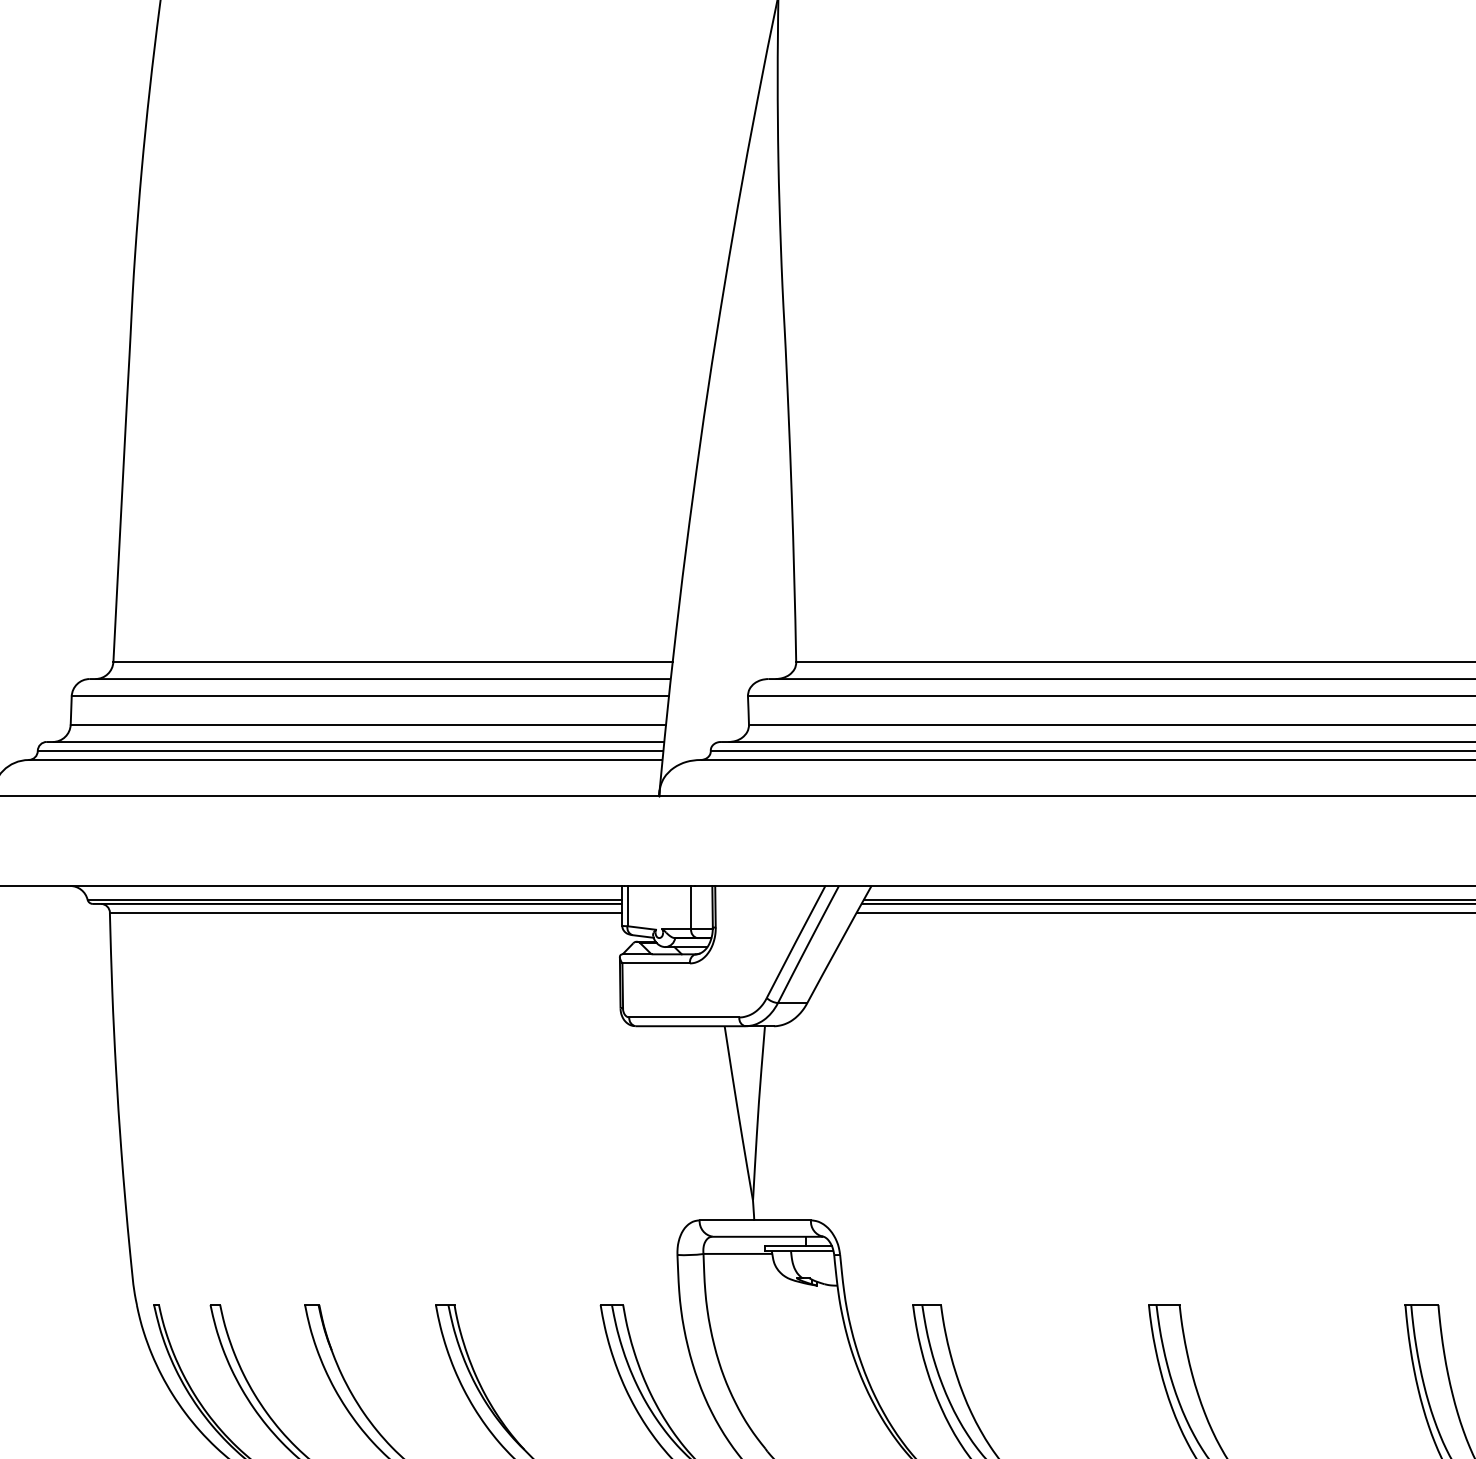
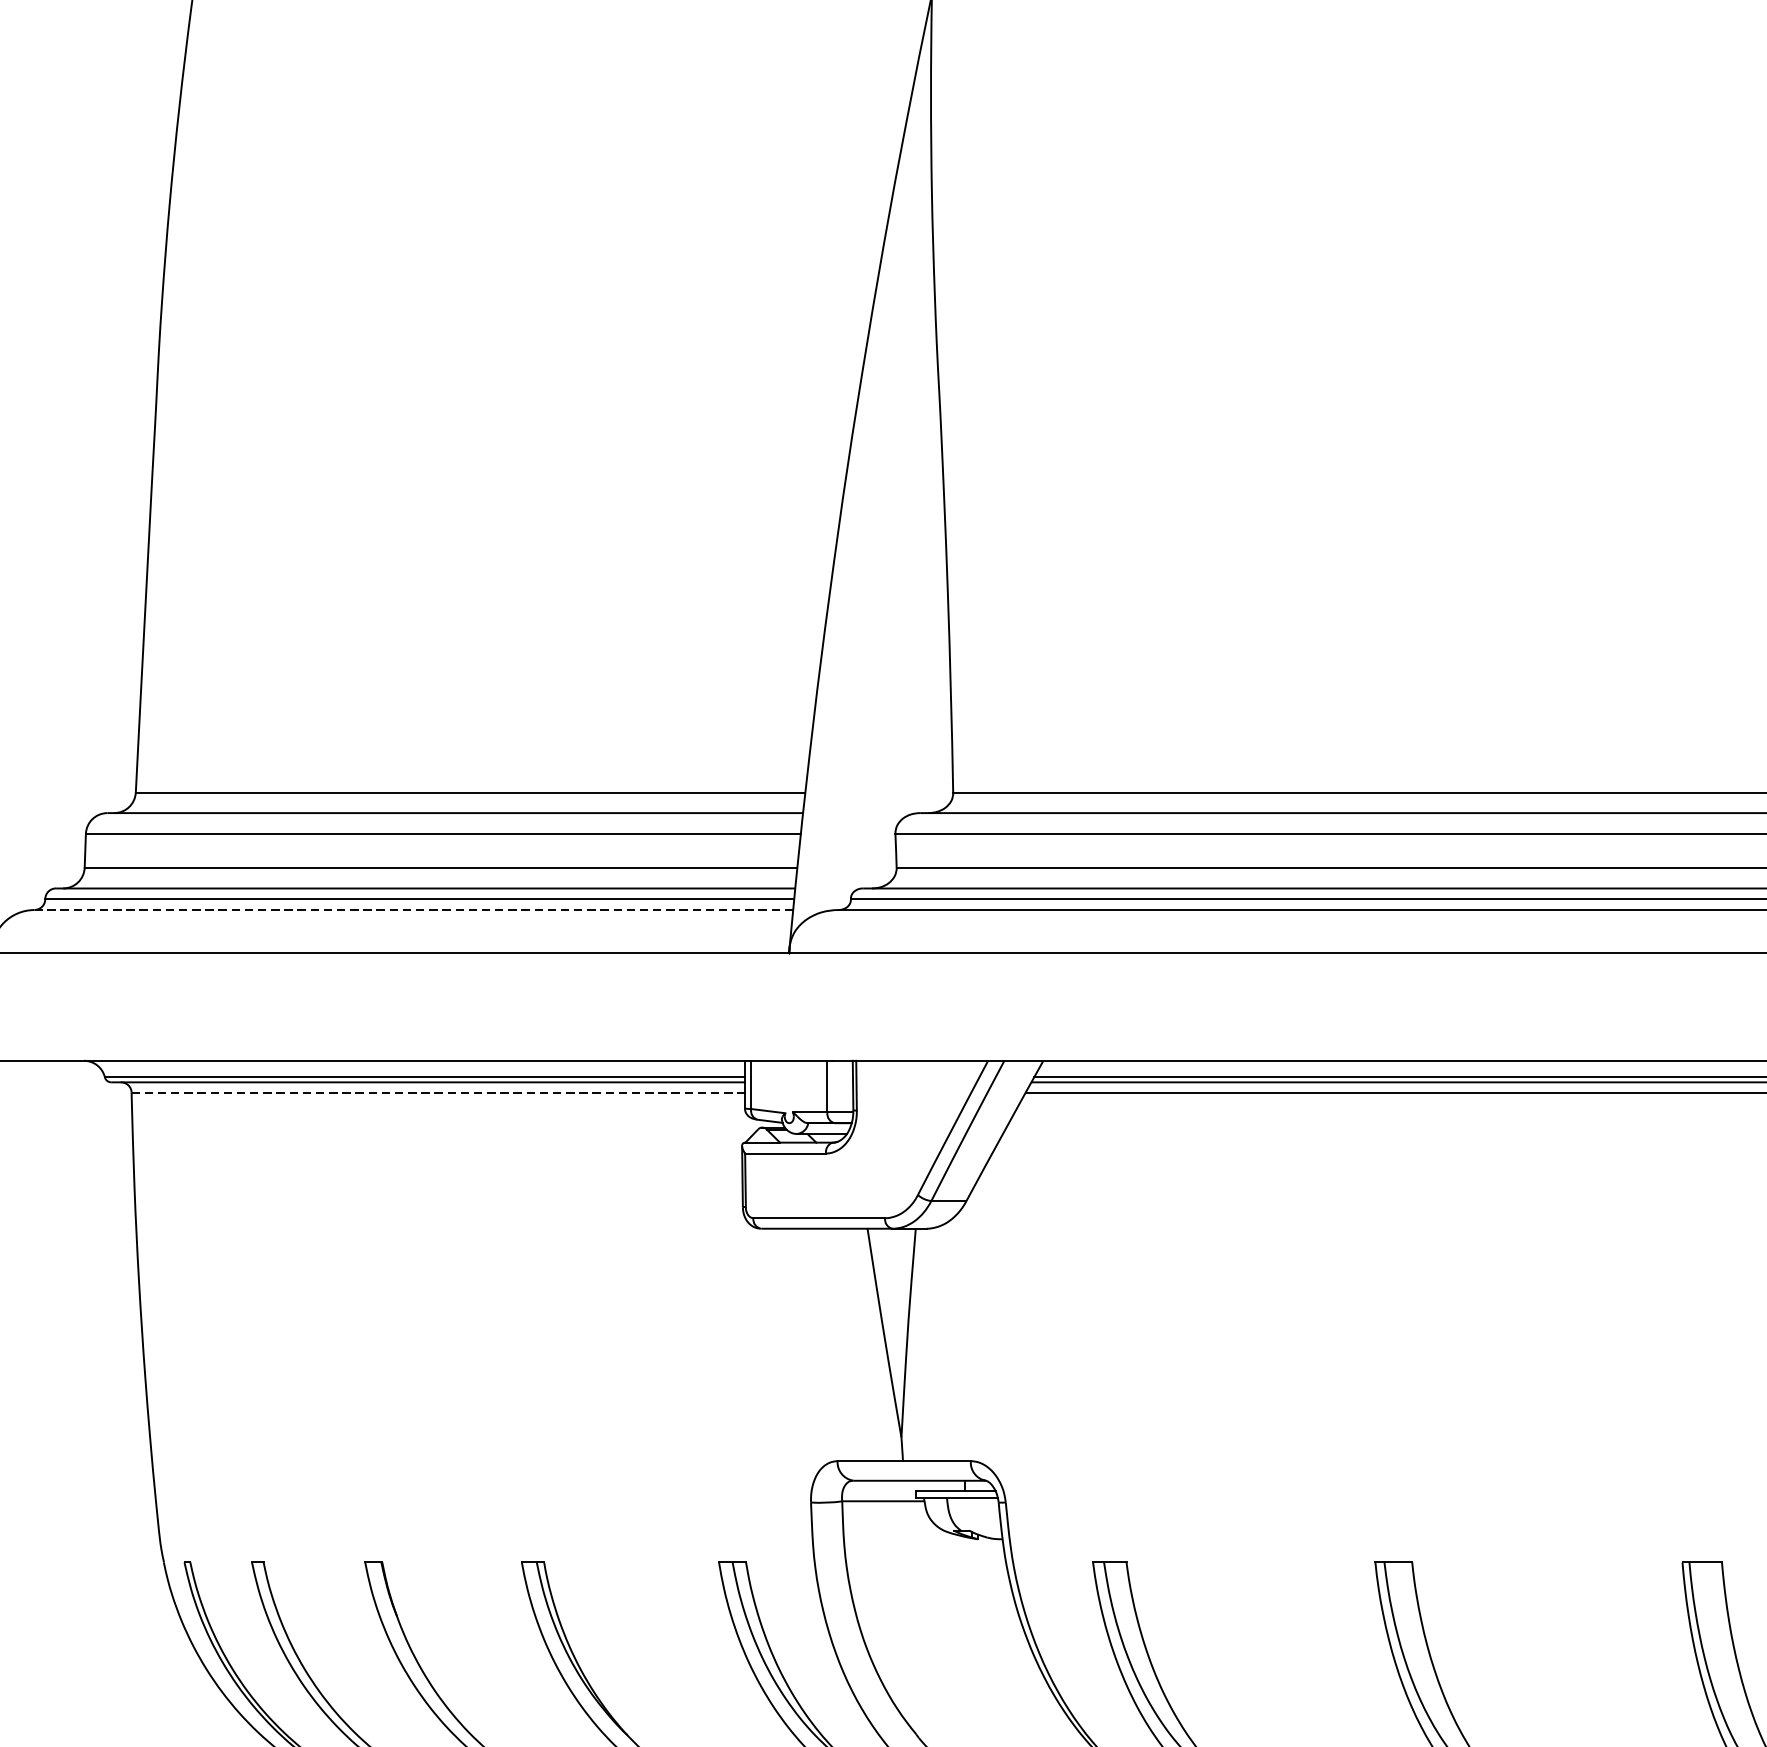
line: (345, 760) -> (413, 910), solid -> dashed
line: (366, 912) -> (438, 1092), solid -> dashed

